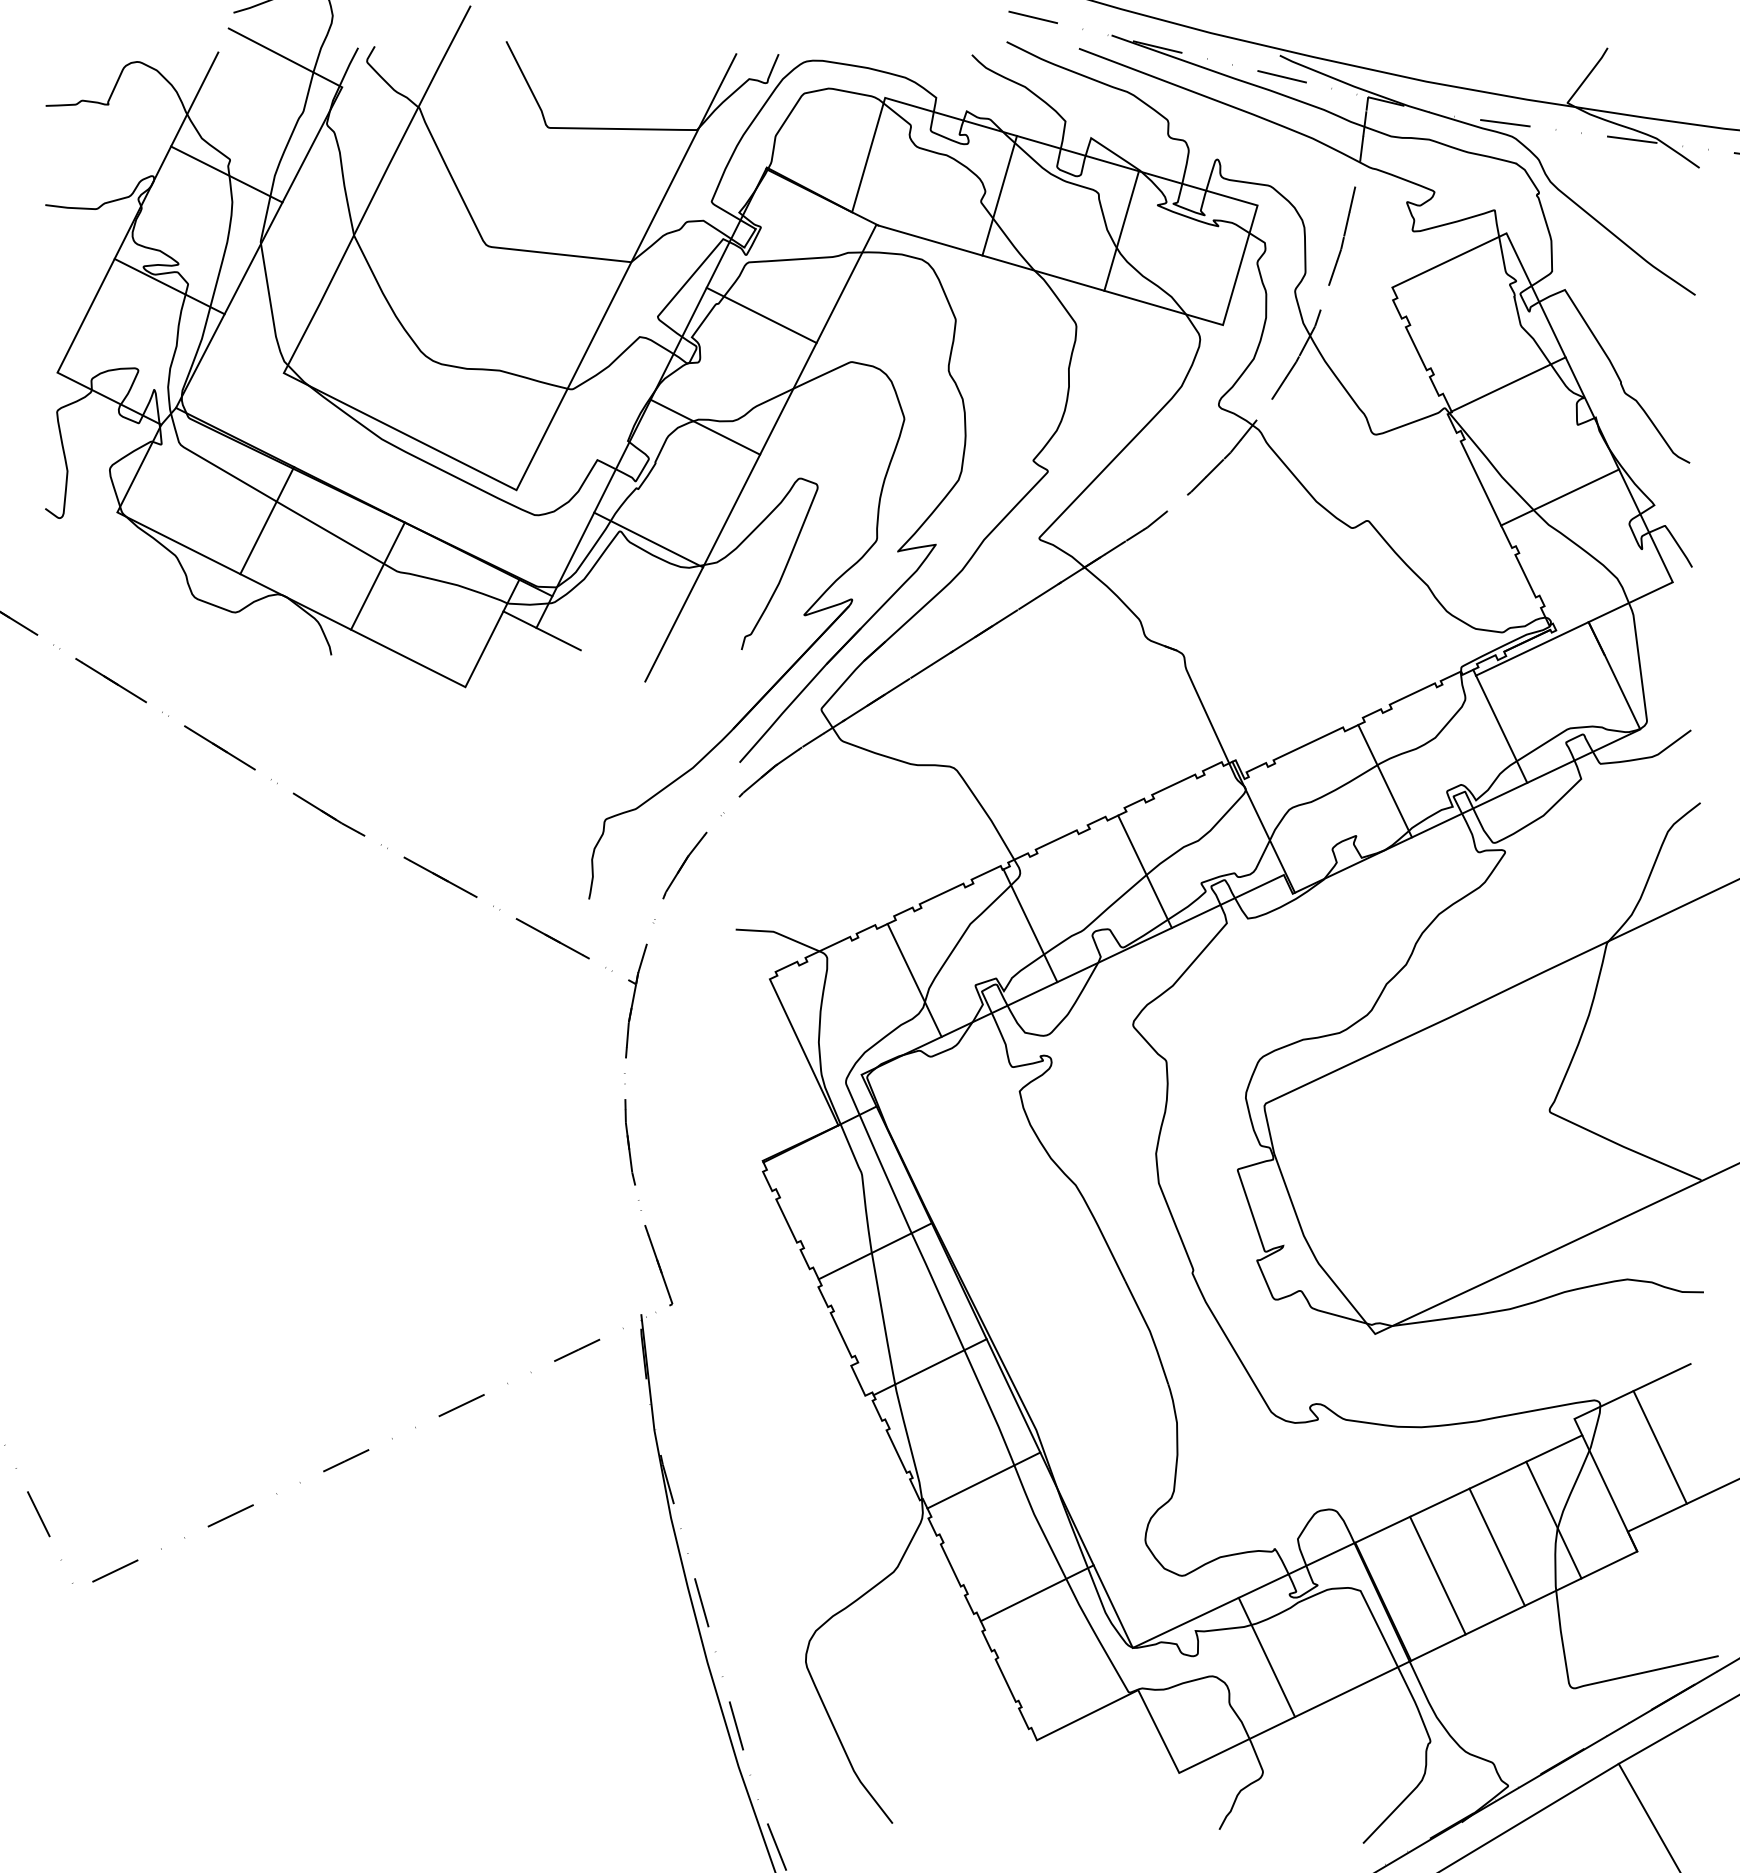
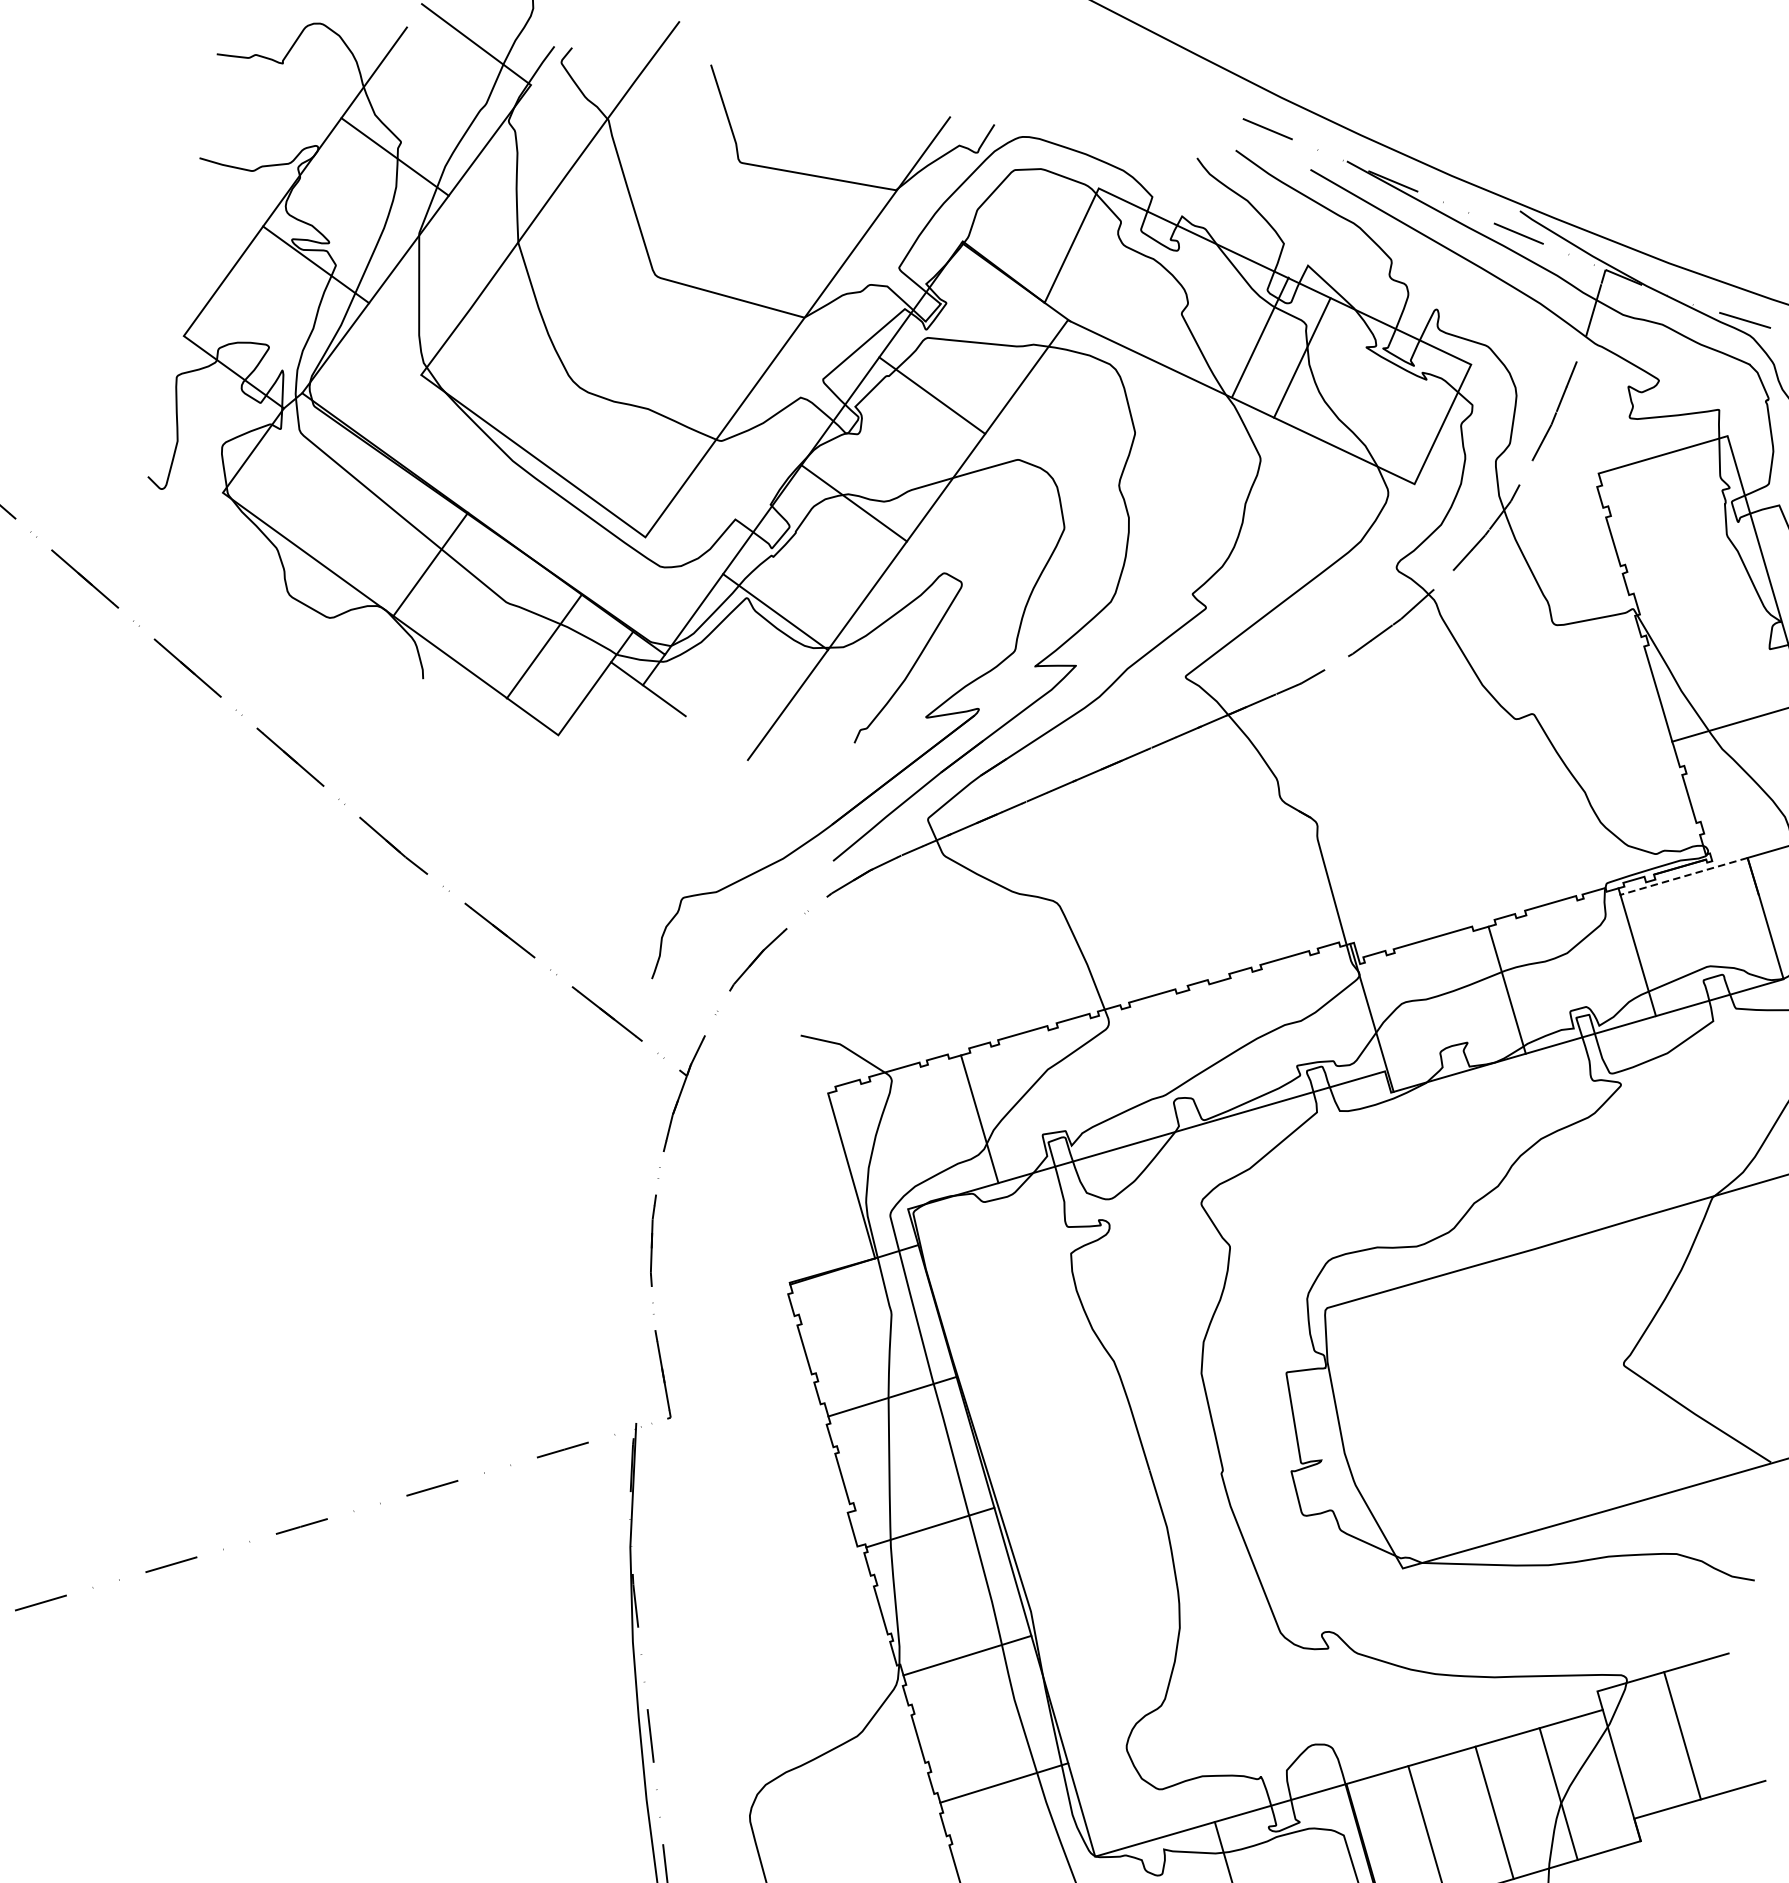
line: (999, 195) -> (1302, 357), moved
line: (1121, 230) -> (1260, 336), moved
line: (1508, 384) -> (1703, 595), removed
line: (267, 520) -> (431, 564), moved
line: (377, 575) -> (543, 646), moved
line: (1531, 649) -> (1683, 876), solid -> dashed
line: (1144, 871) -> (1239, 1044), removed
line: (1030, 925) -> (1110, 1081), removed

